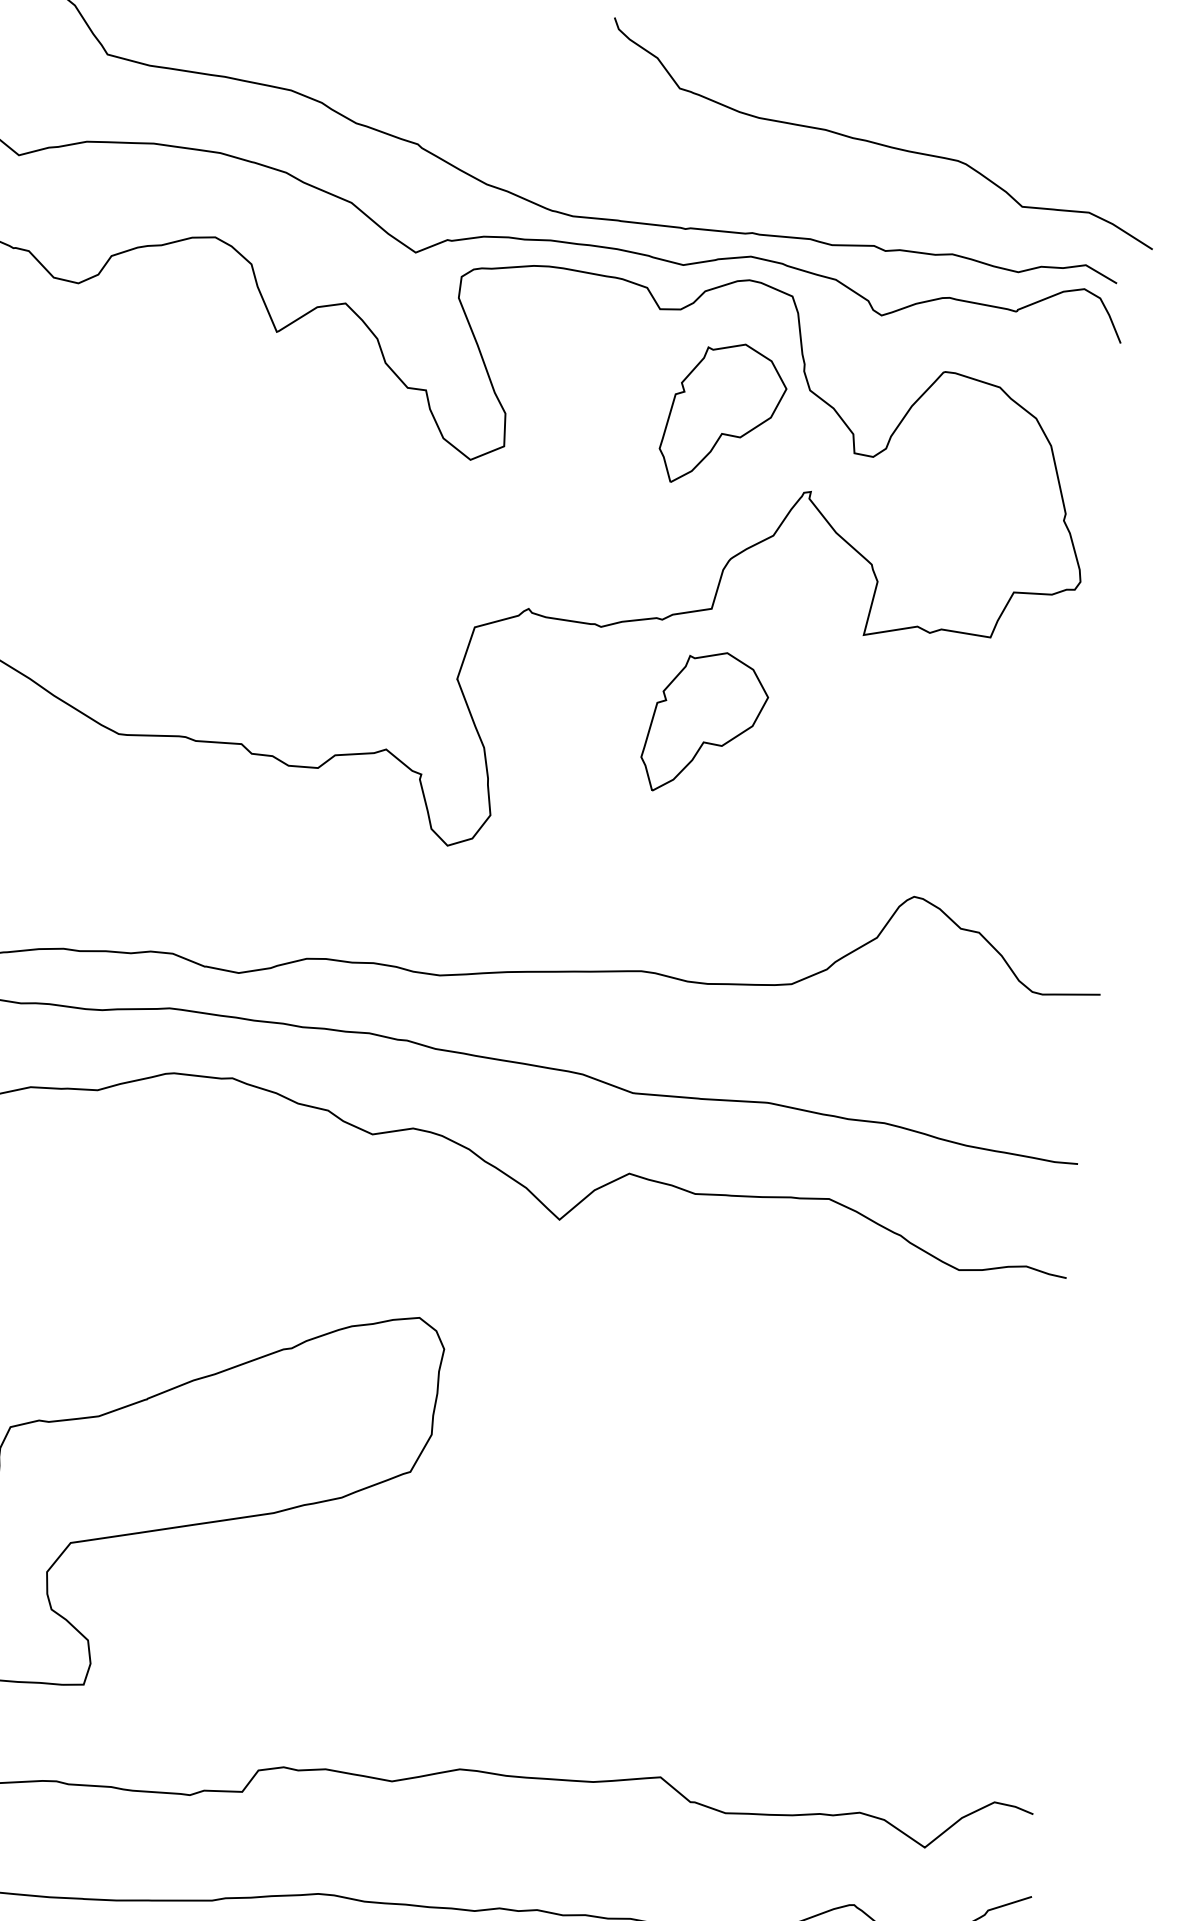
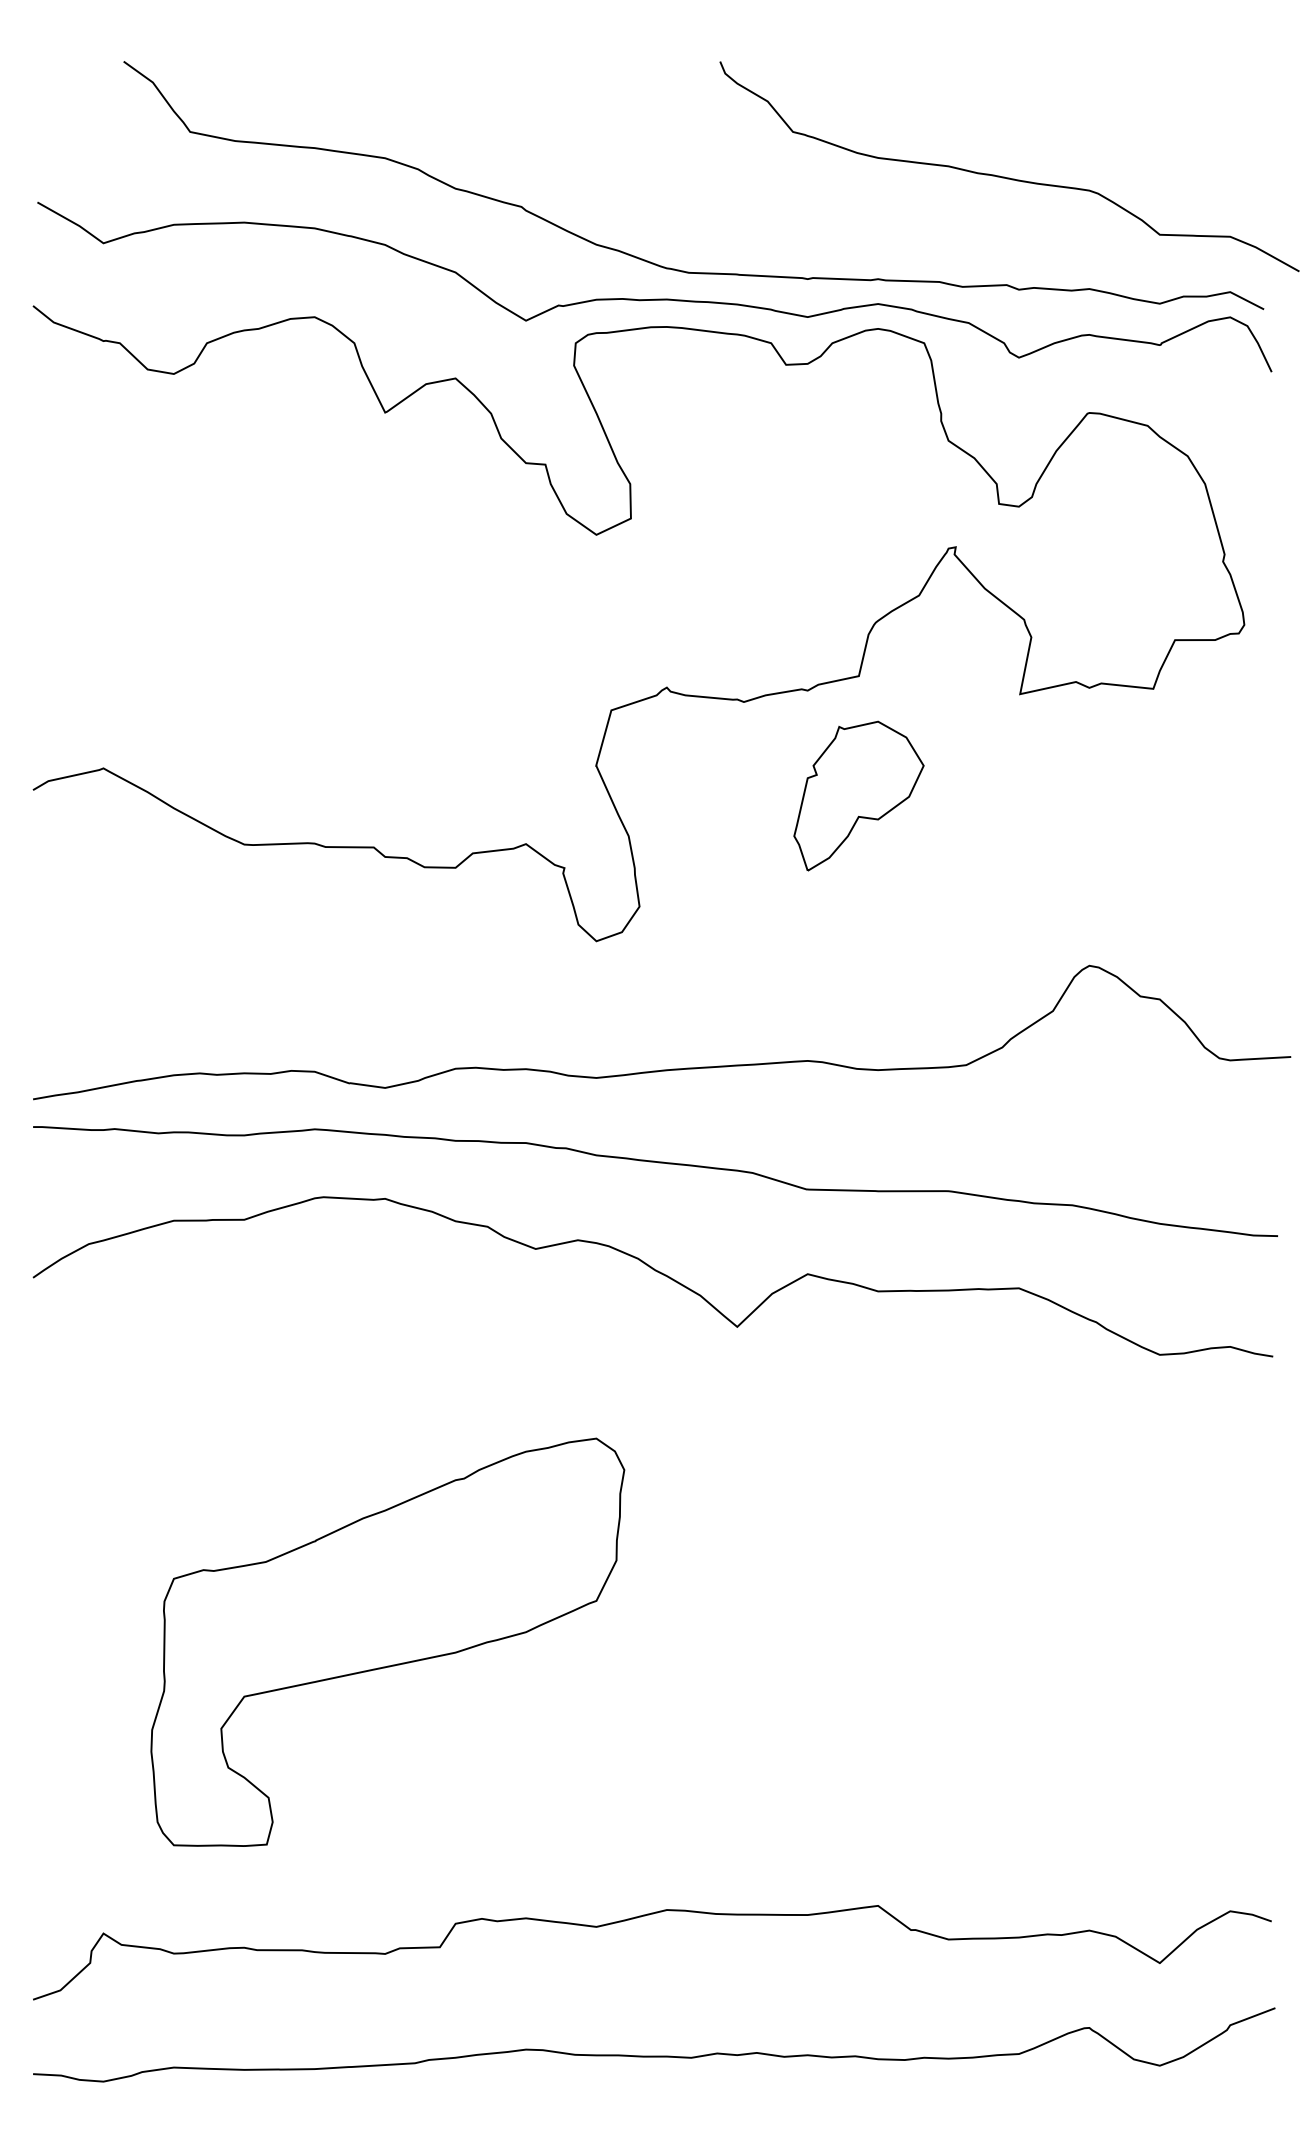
part: (722, 413) -> (858, 470), removed

